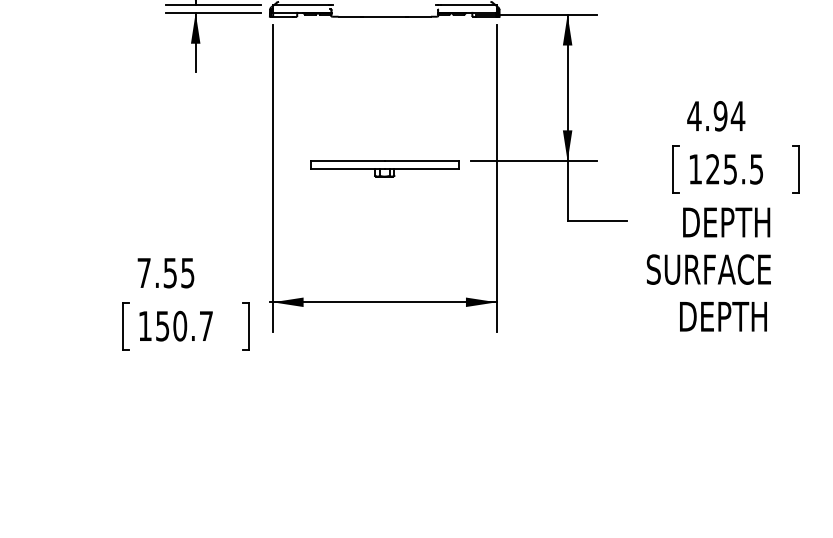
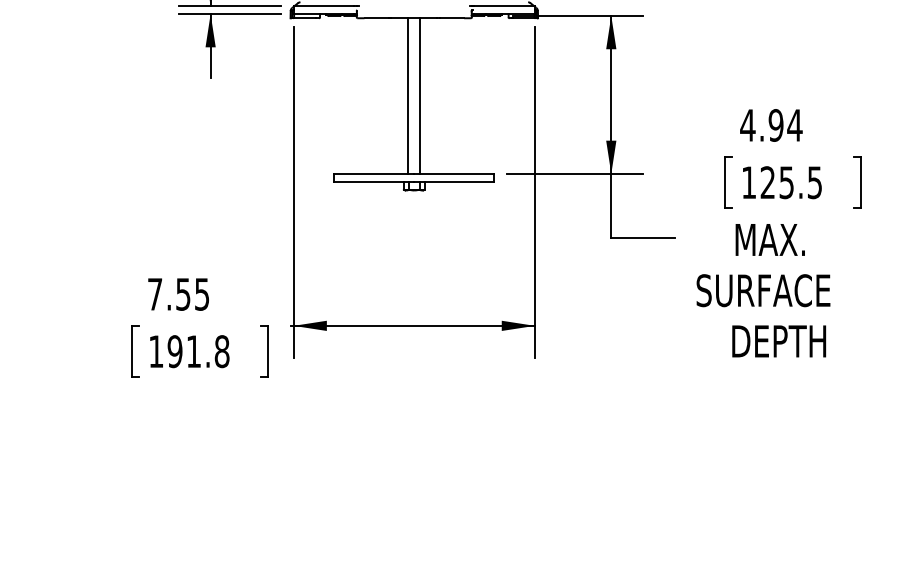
line: (379, 88) -> (408, 95), added
line: (390, 88) -> (420, 95), added
text: (727, 222) -> (783, 239), DEPTH -> MAX.
text: (184, 326) -> (198, 351), 150.7 -> 191.8

